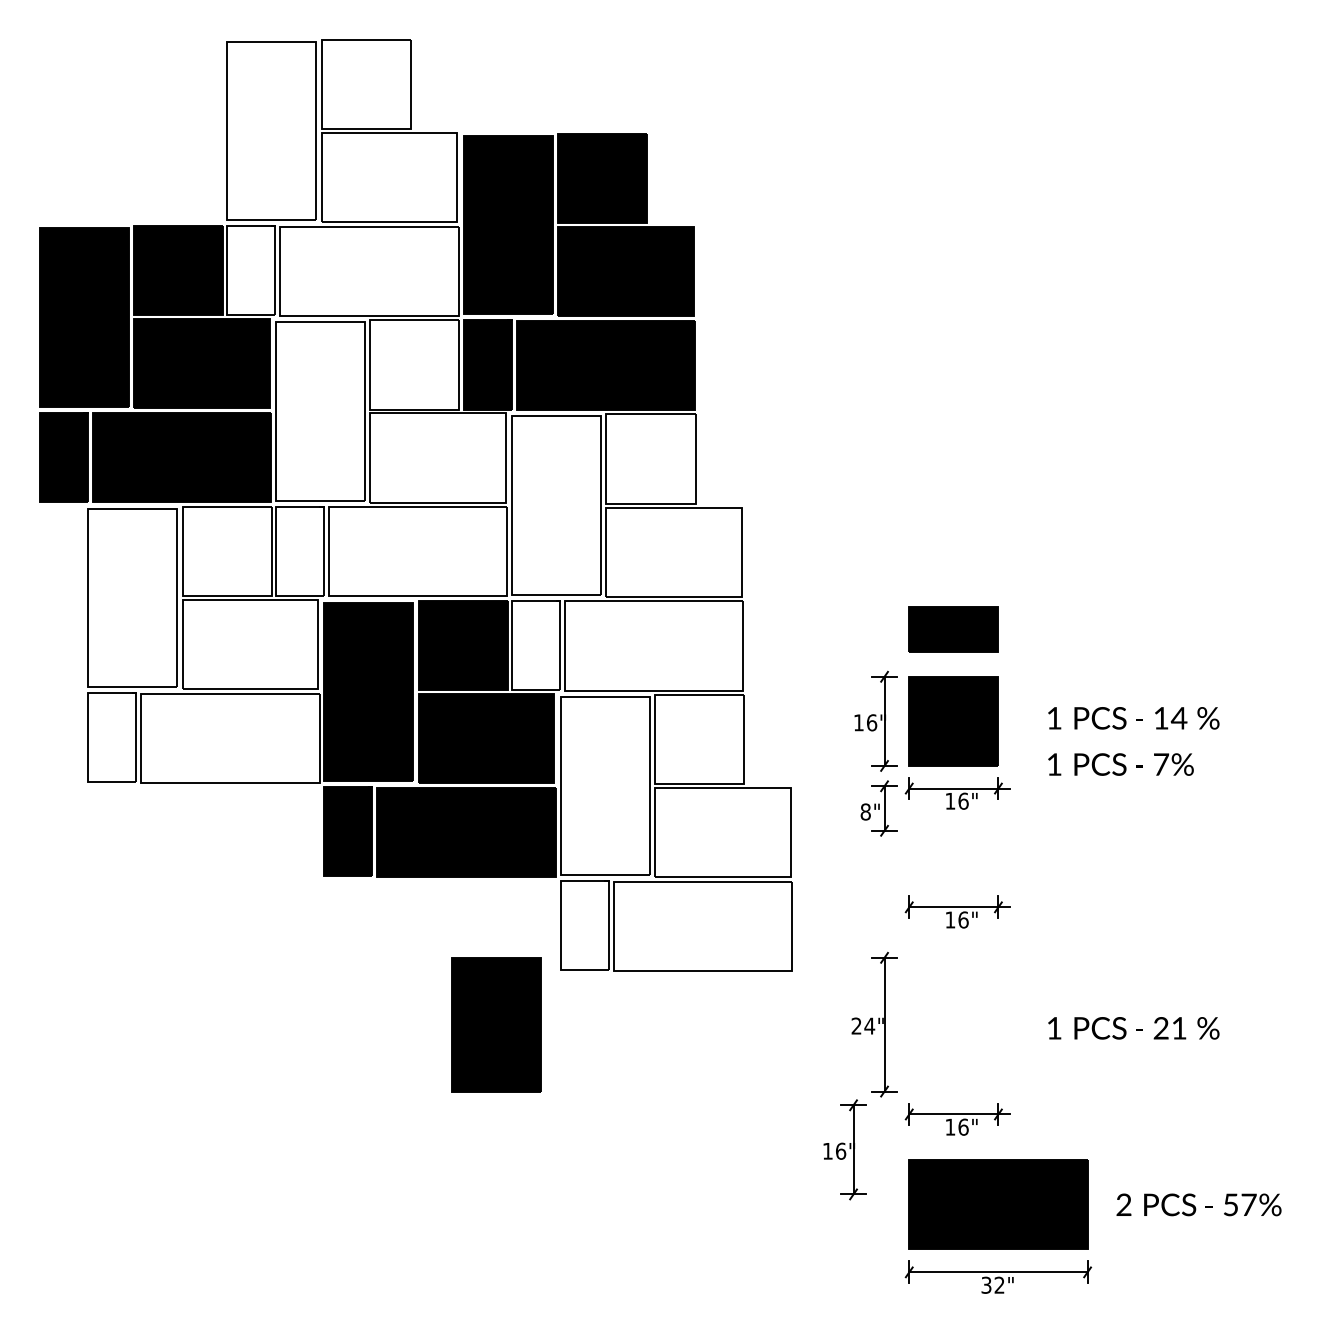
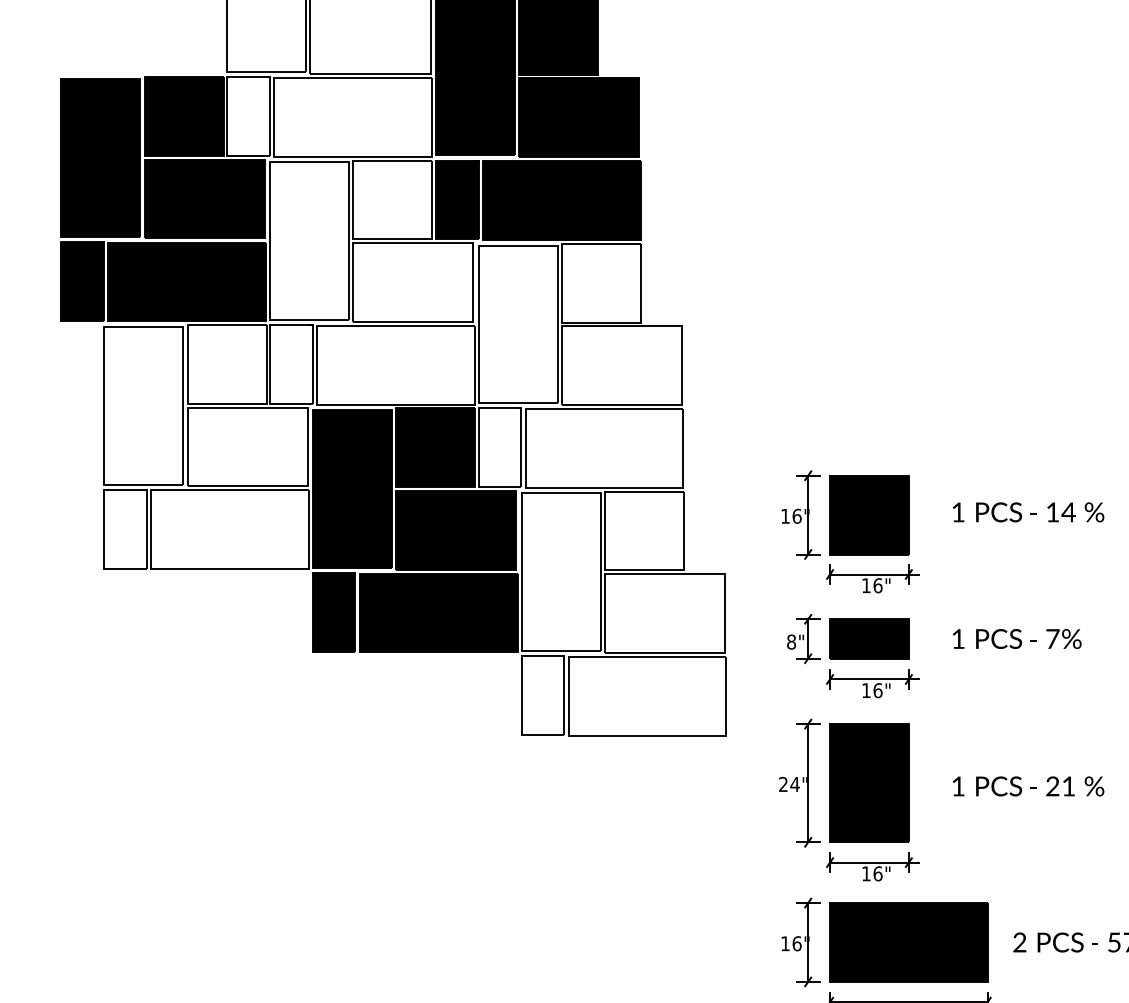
part: (953, 629) -> (869, 638), moved
text: (1120, 764) -> (1016, 638), moved
part: (878, 808) -> (802, 638), moved
part: (496, 1024) -> (869, 783), moved
part: (844, 1149) -> (800, 942), moved

